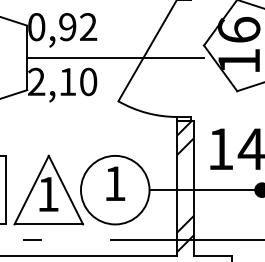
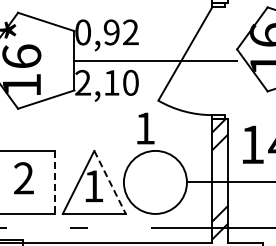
text: (115, 183) -> (145, 128), moved
line: (6, 190) -> (55, 182), solid -> dashed
line: (66, 190) -> (110, 182), solid -> dashed

